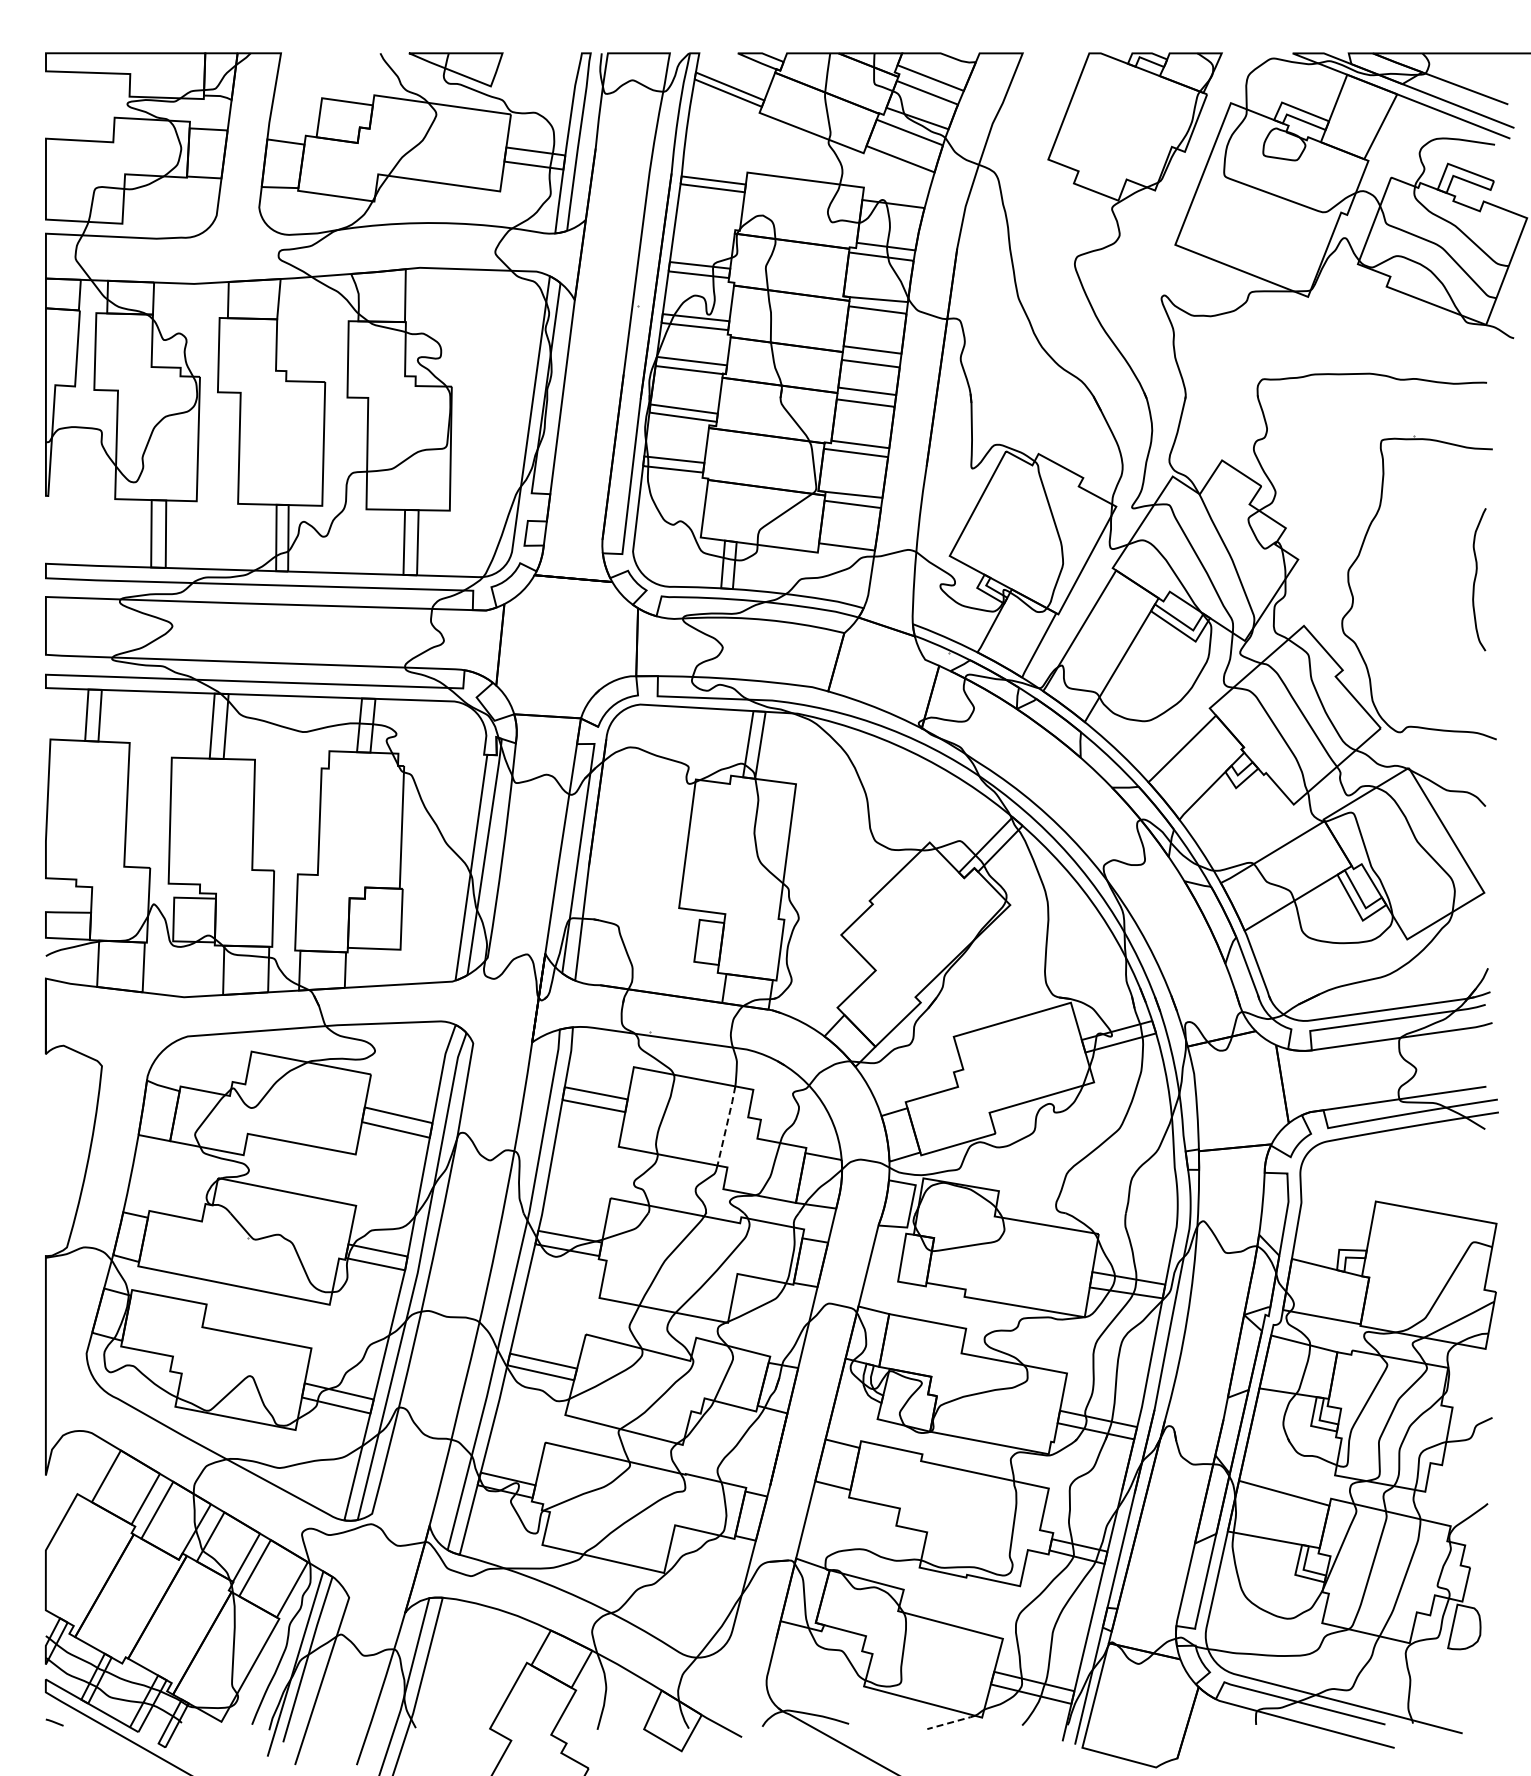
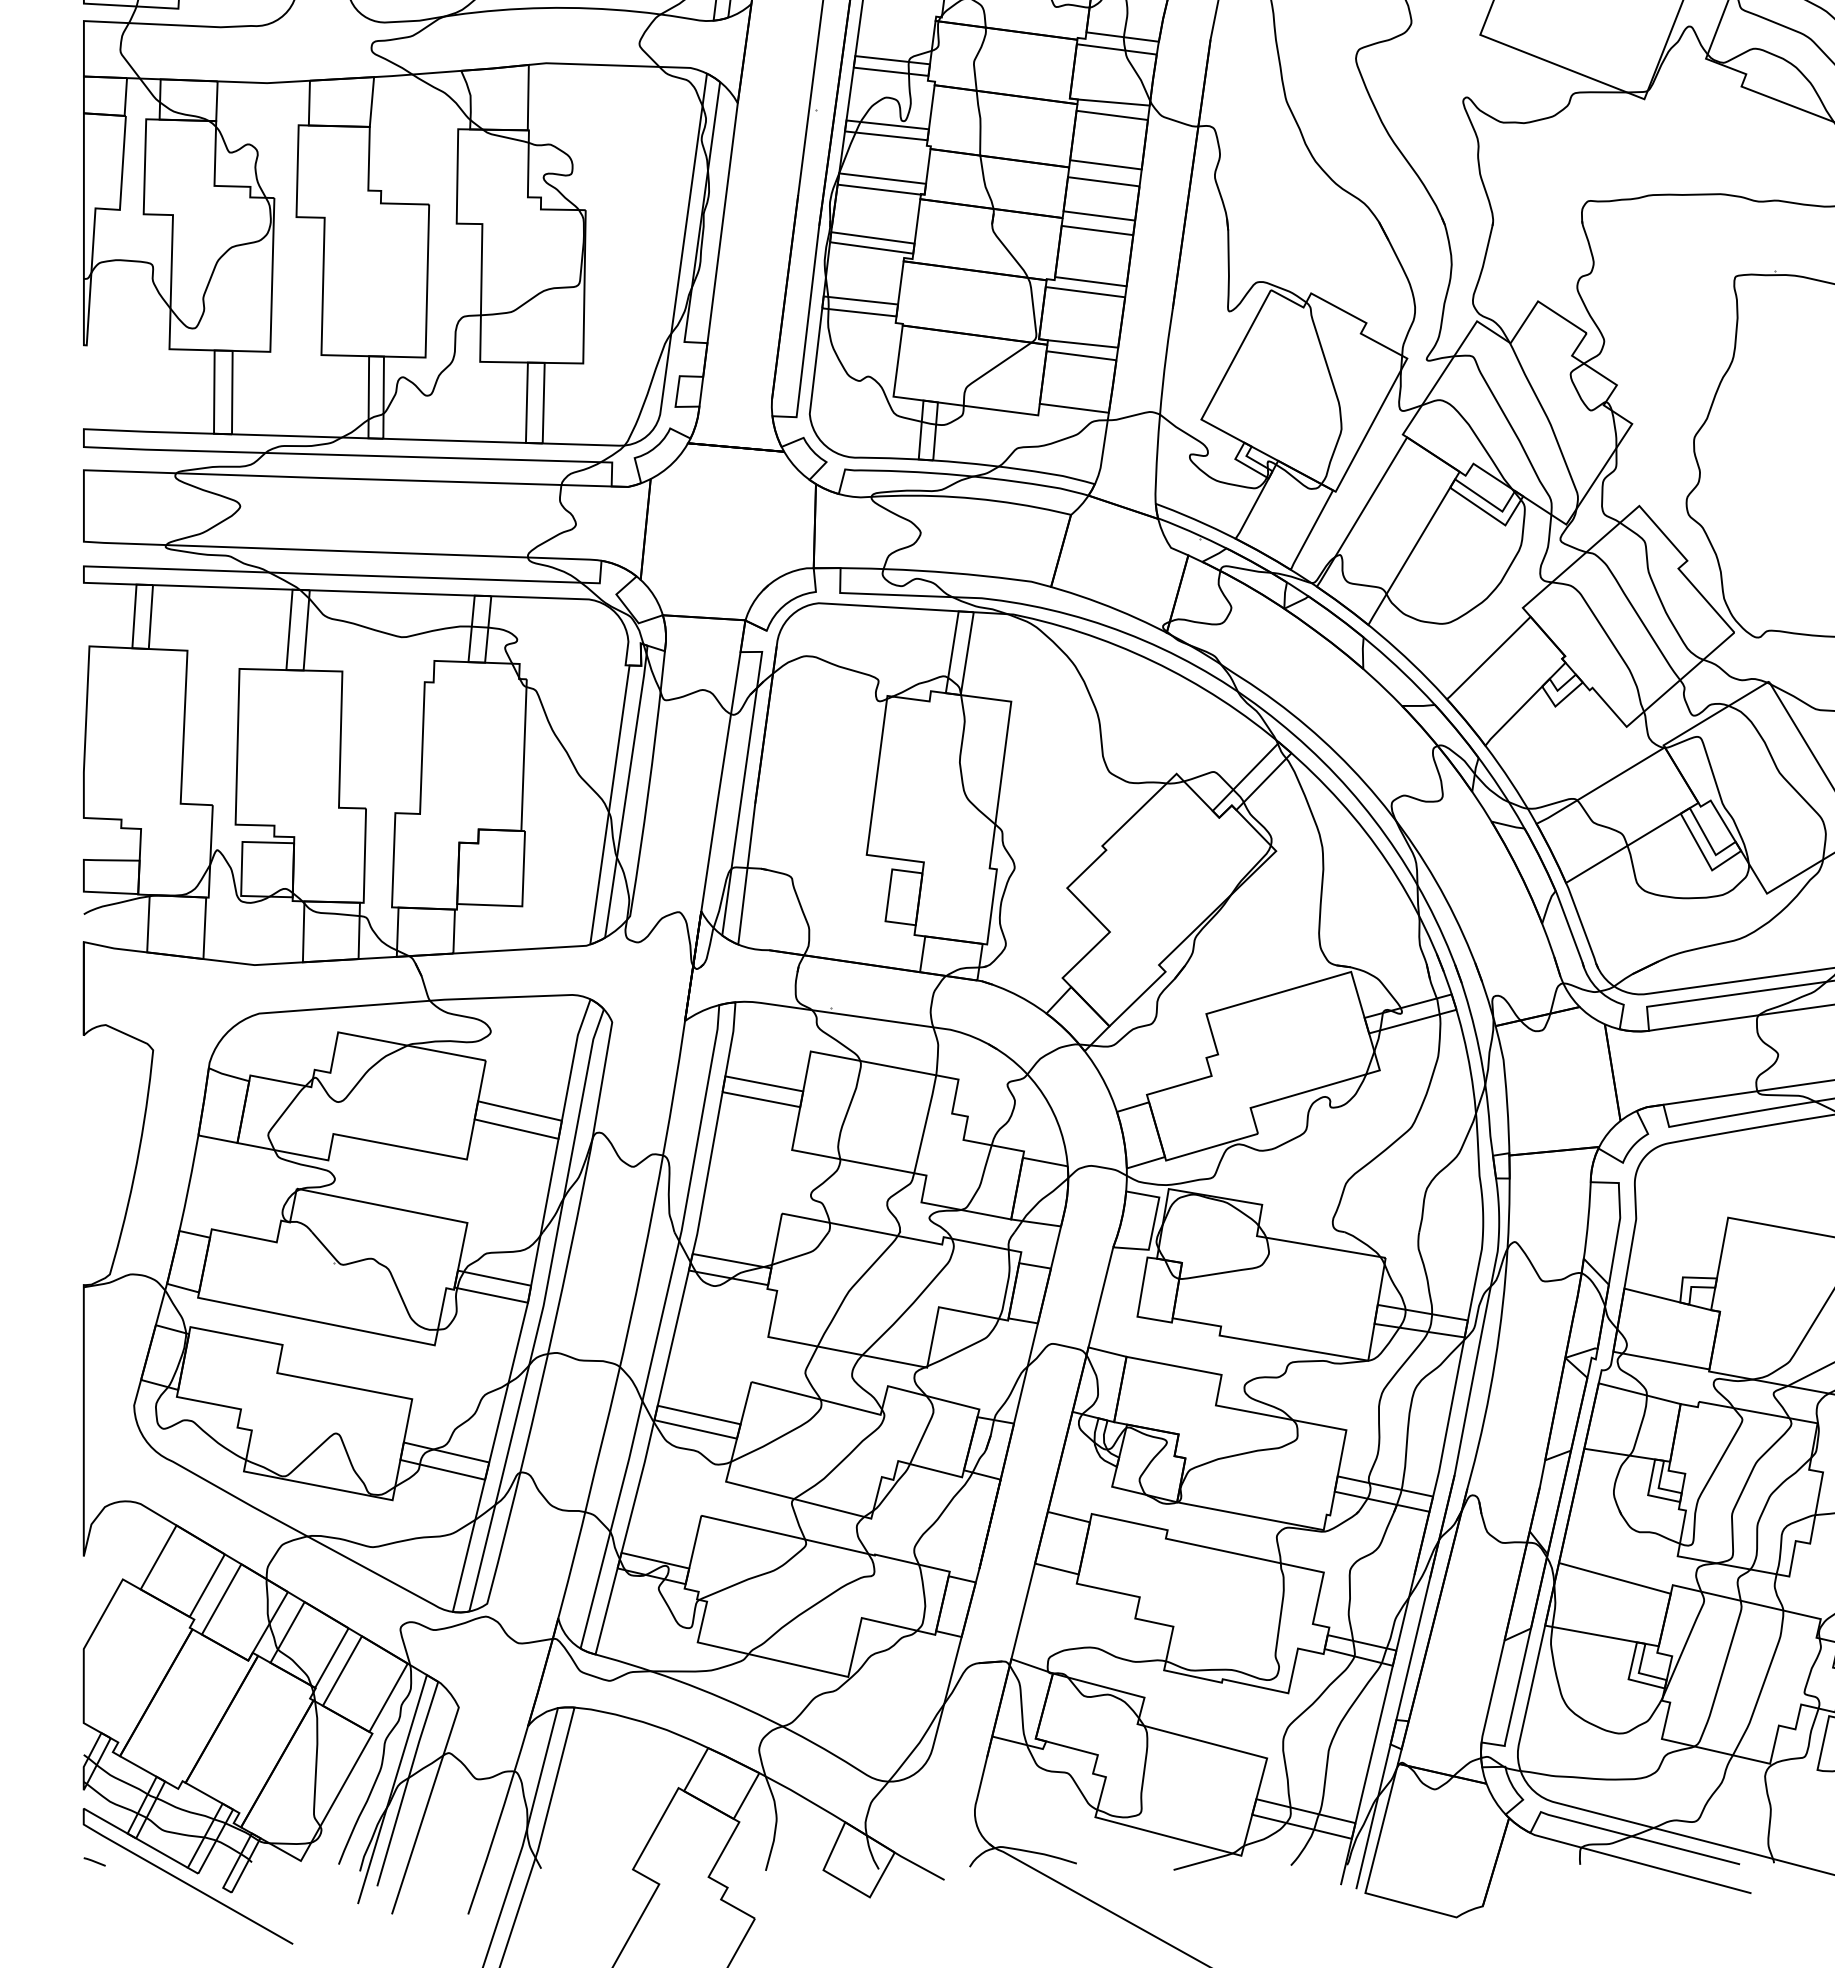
line: (726, 1125) -> (925, 1123), dashed -> solid
line: (951, 1722) -> (1203, 1861), dashed -> solid

